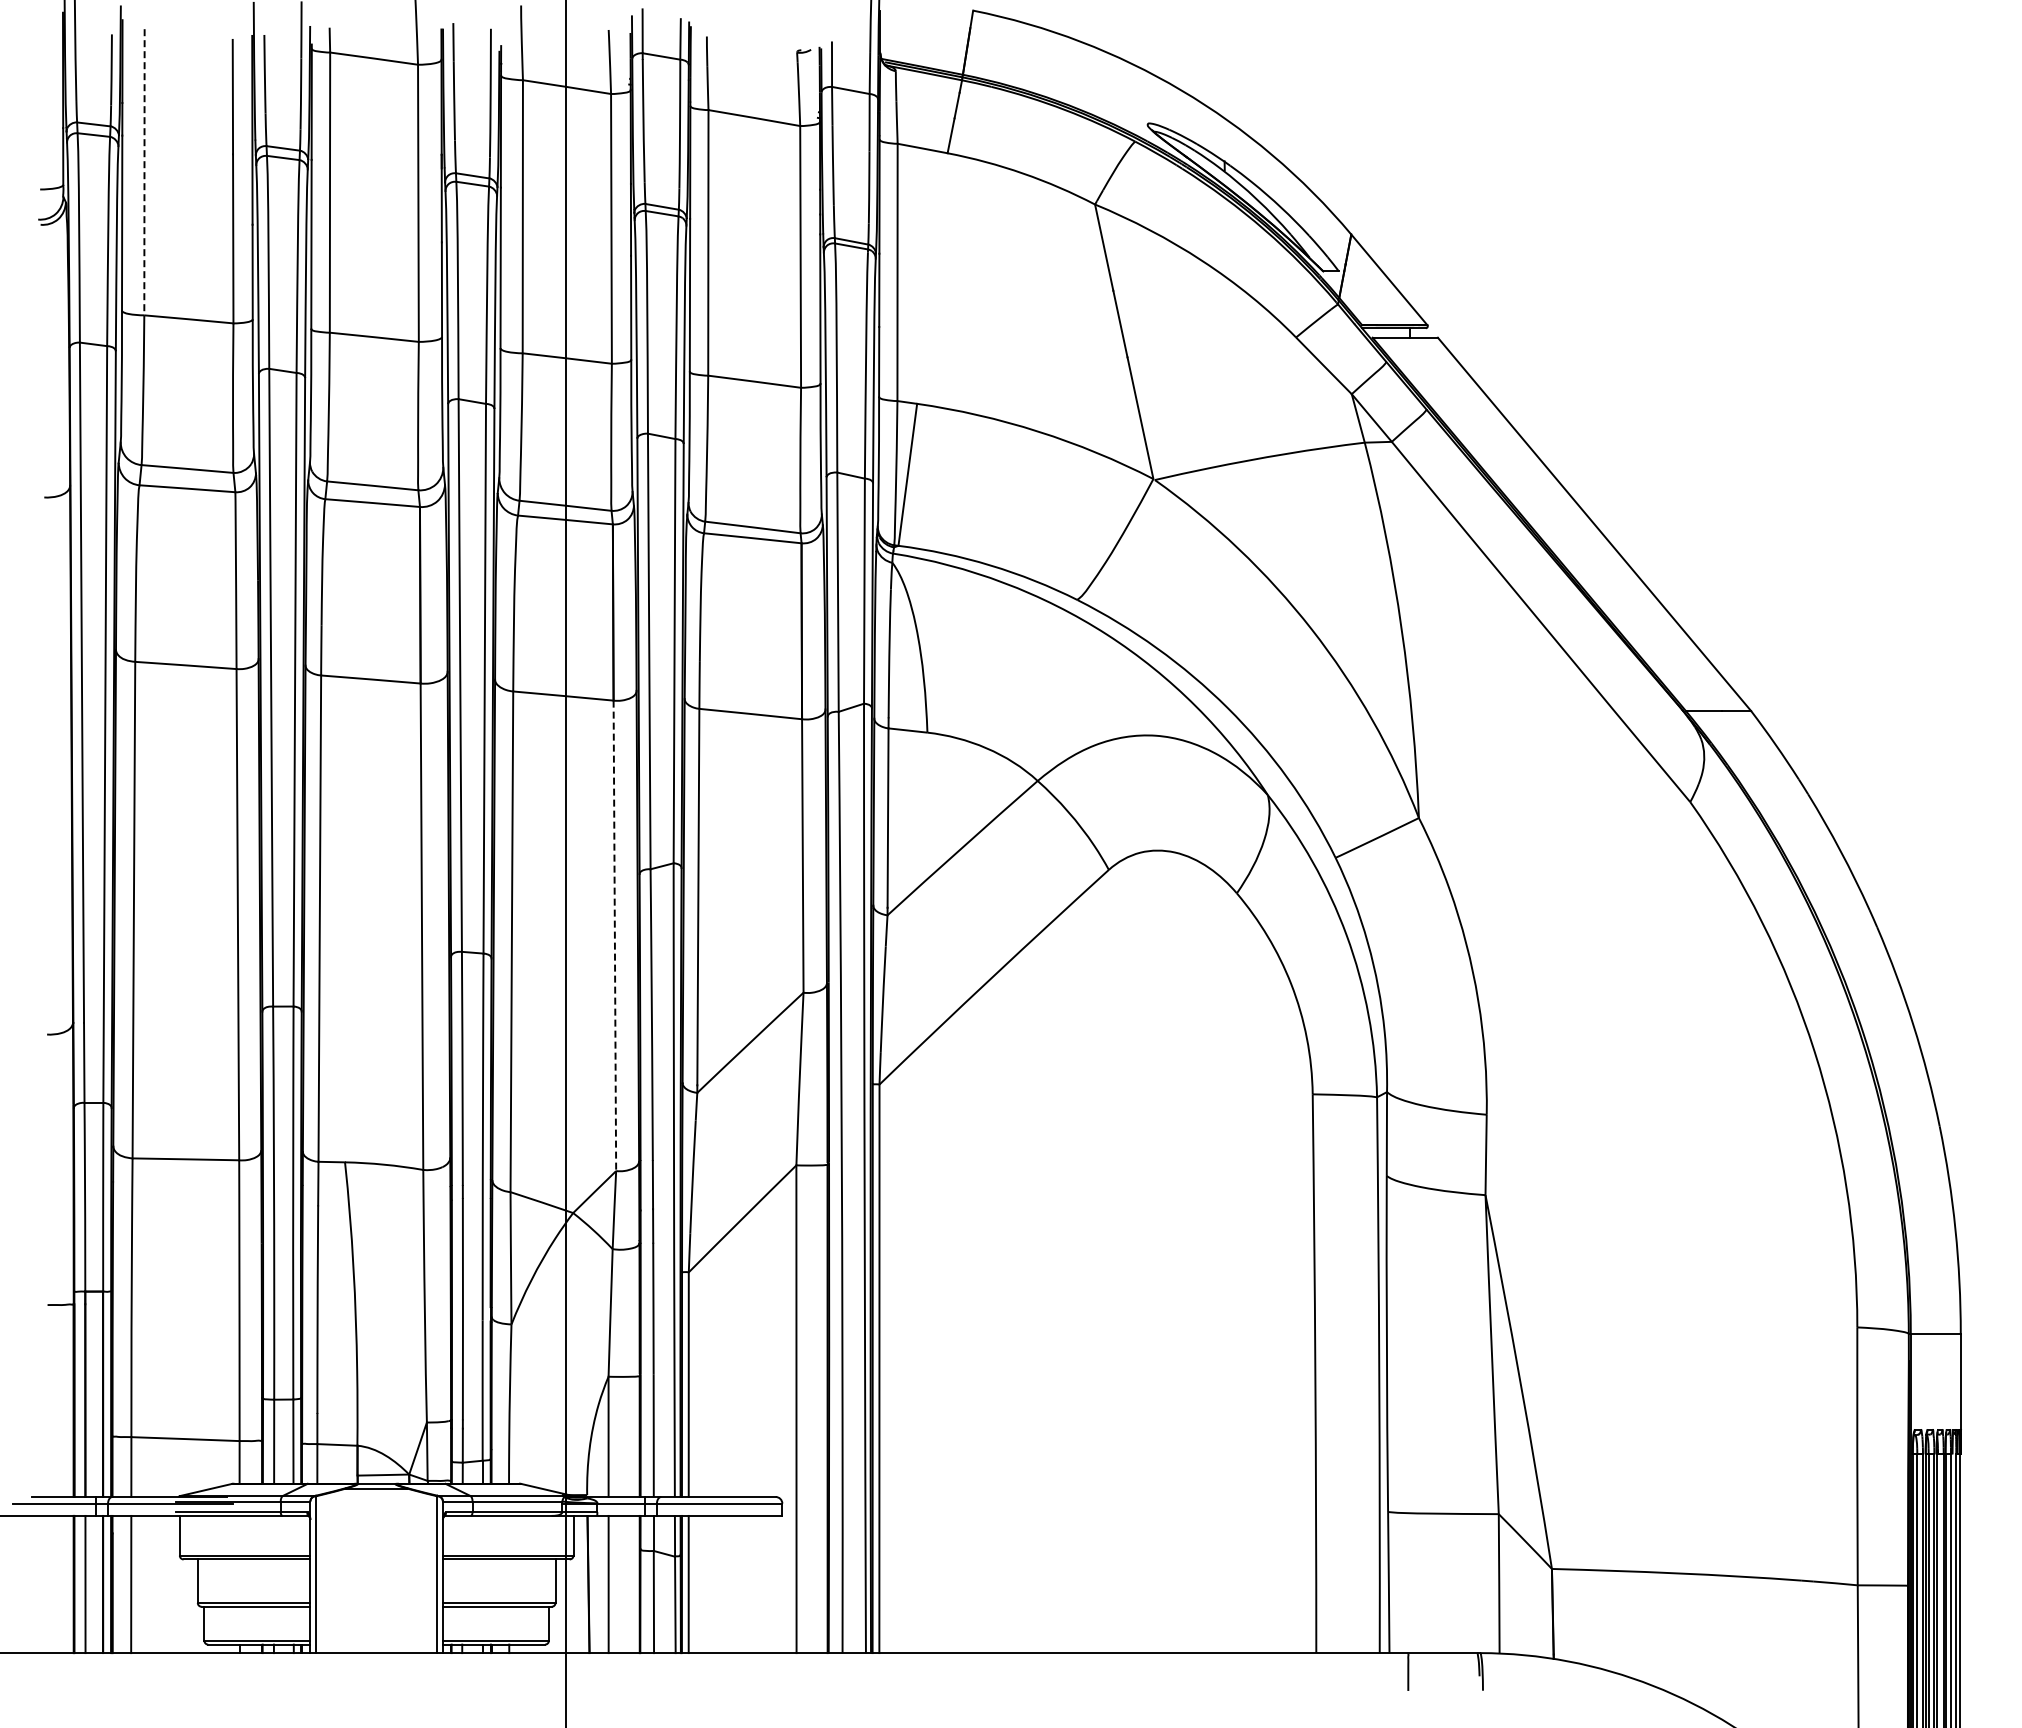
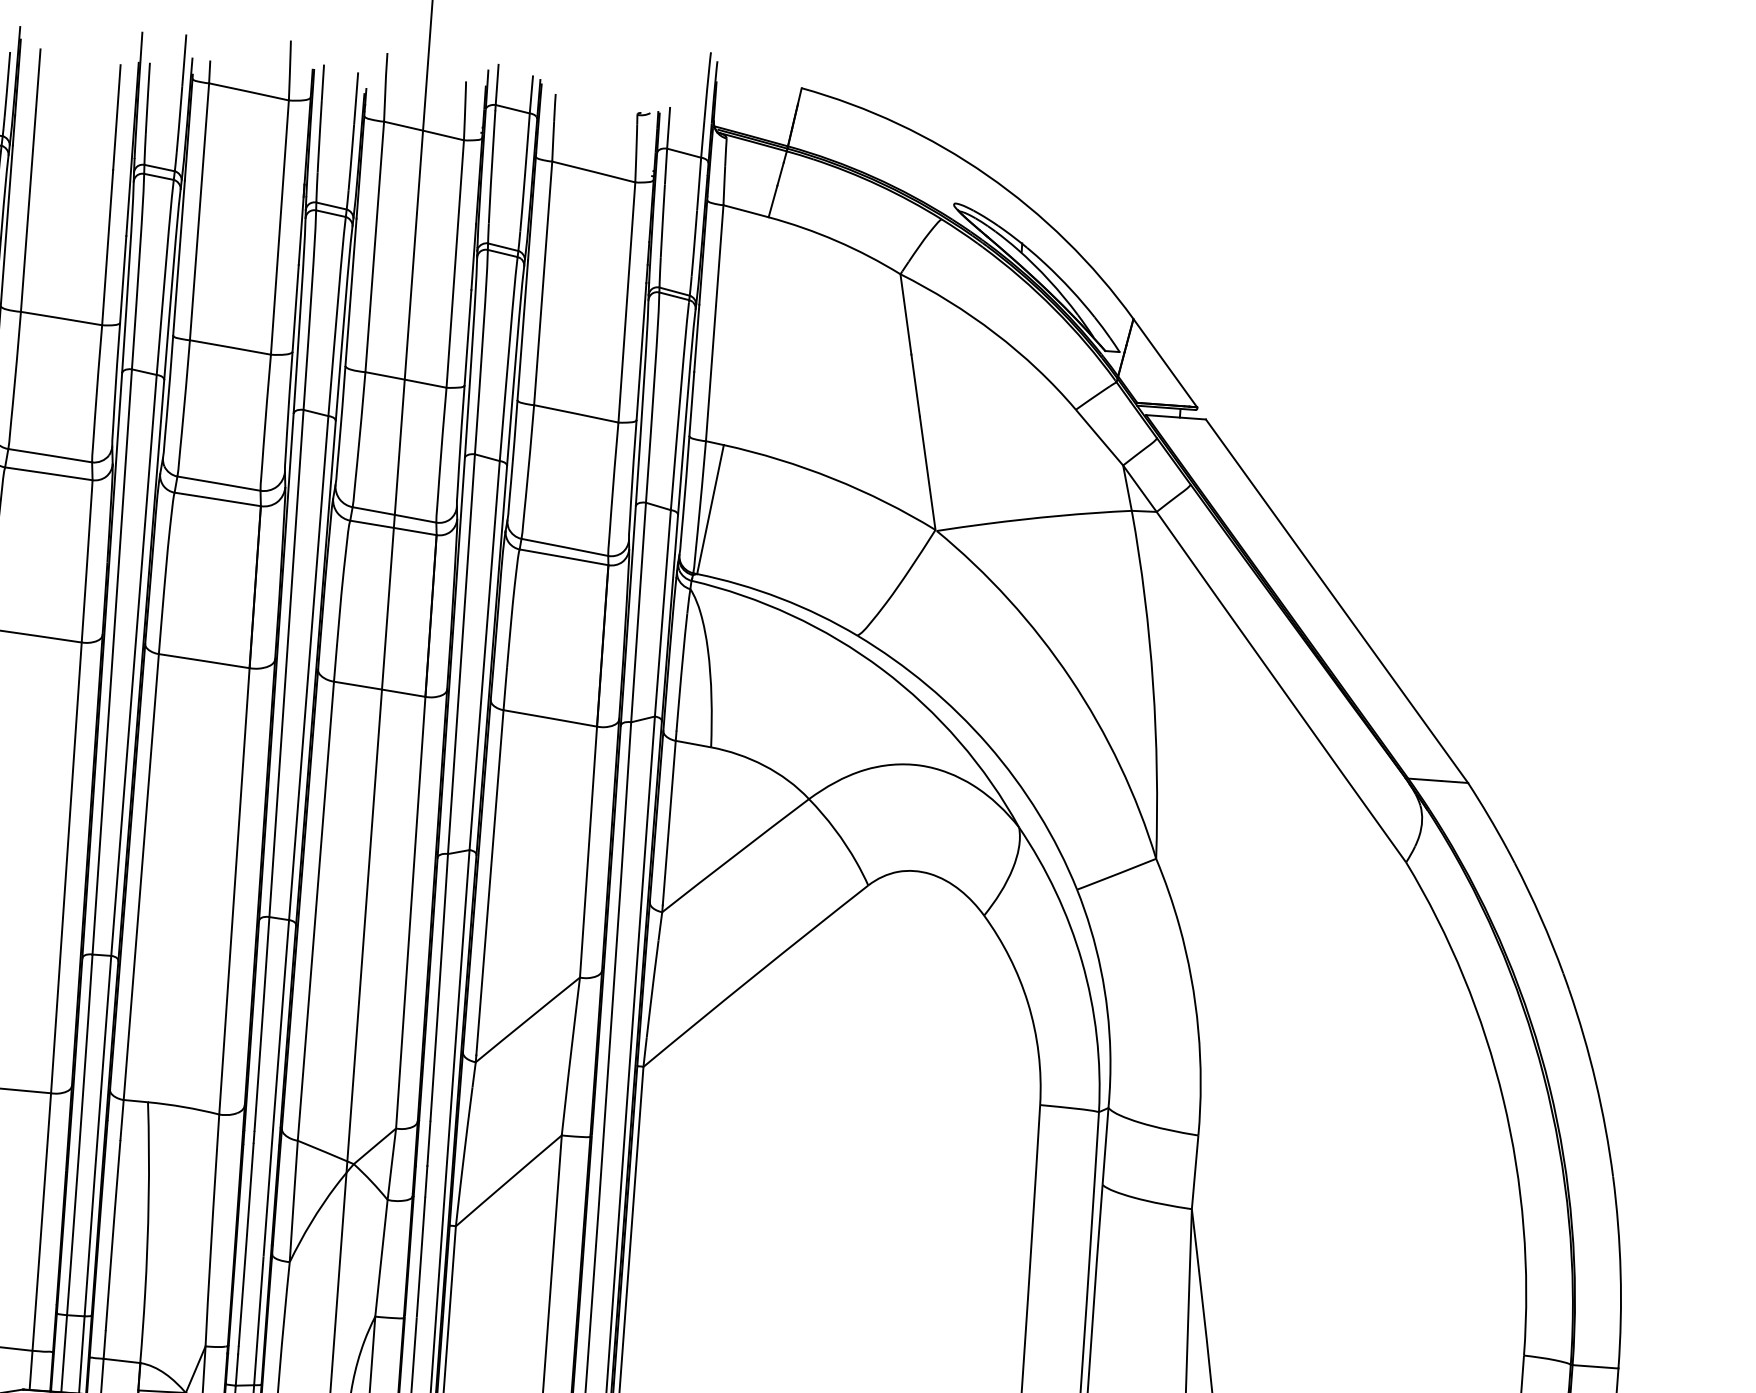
line: (144, 172) -> (30, 180), dashed -> solid
line: (614, 936) -> (410, 913), dashed -> solid

